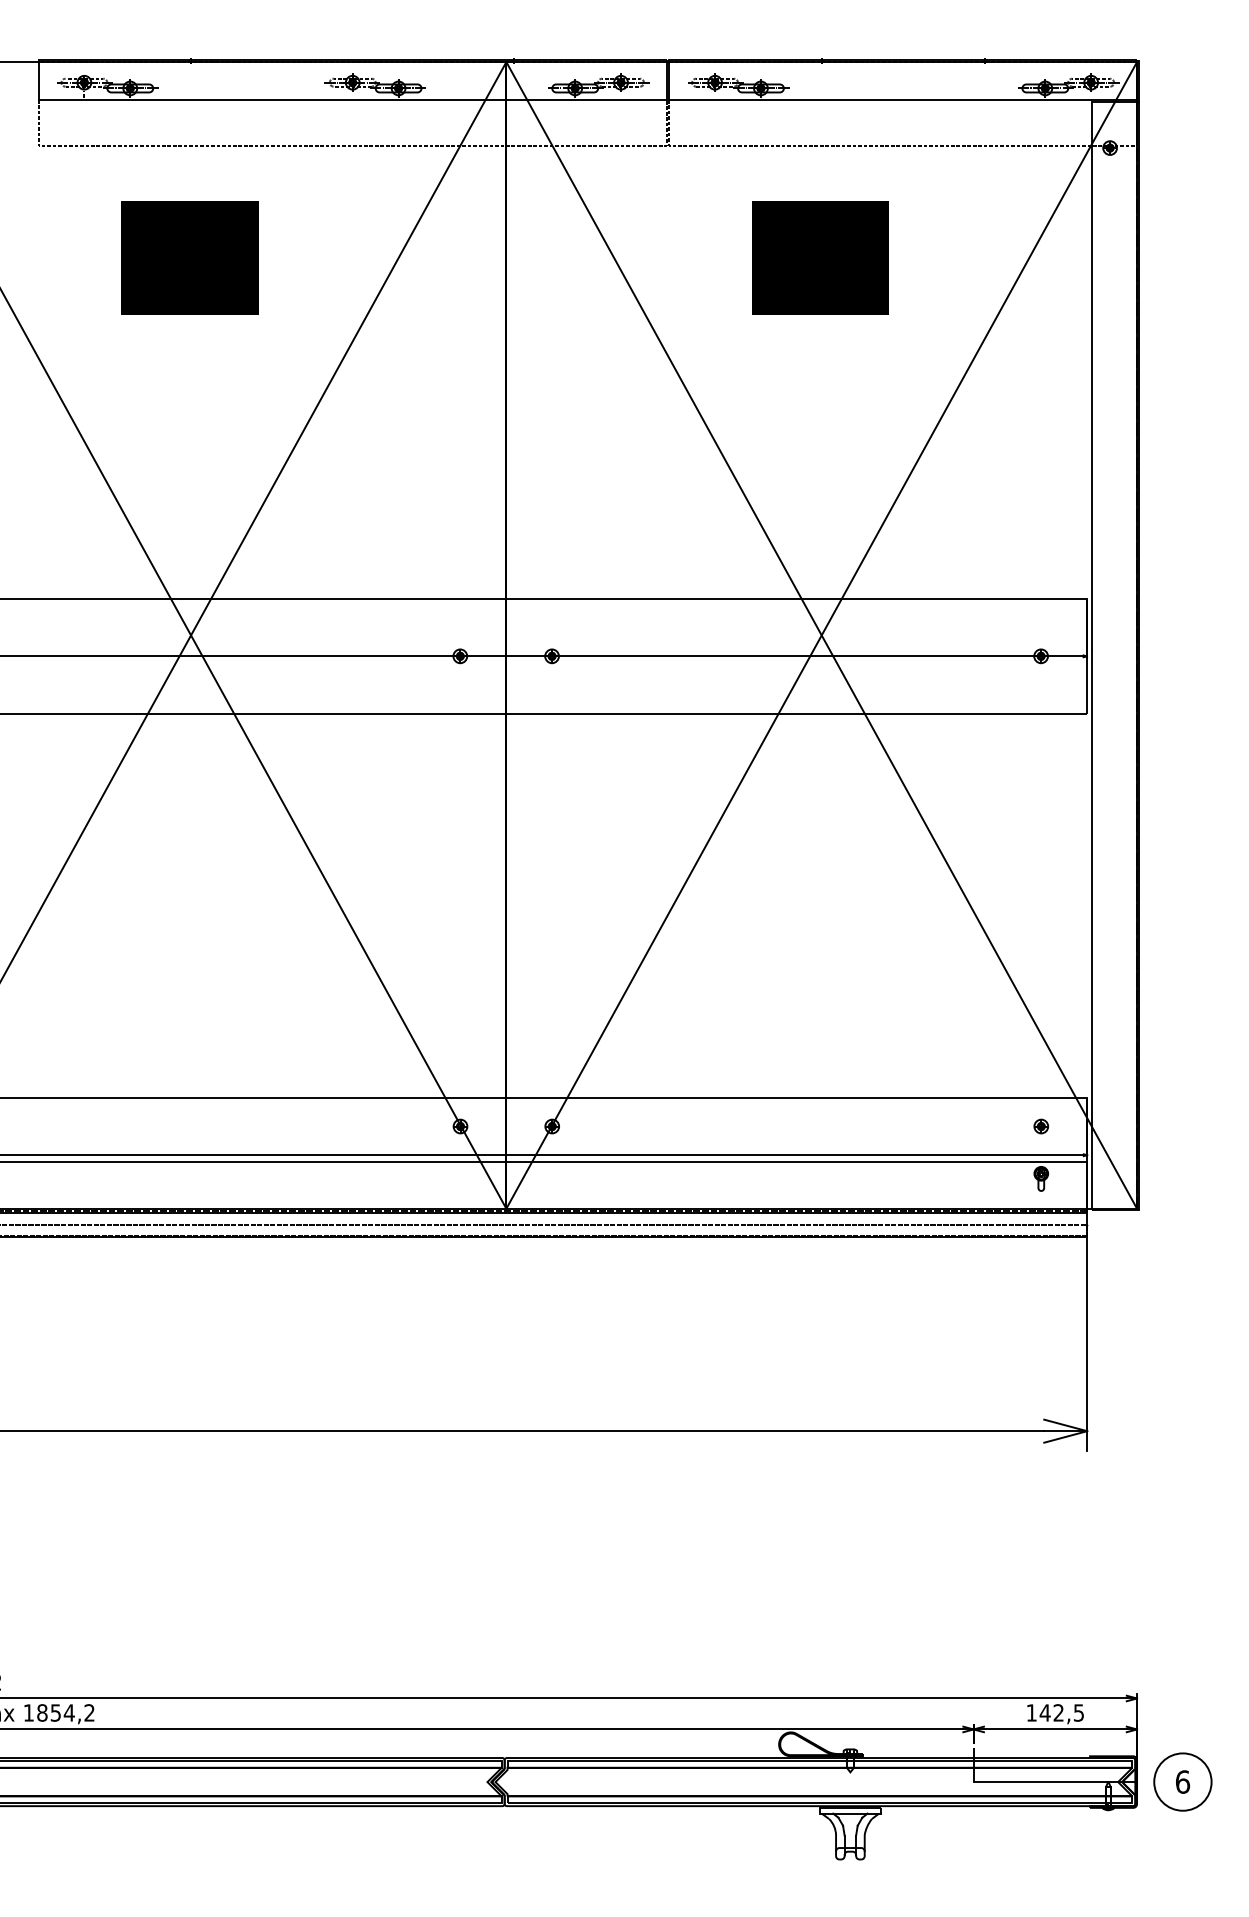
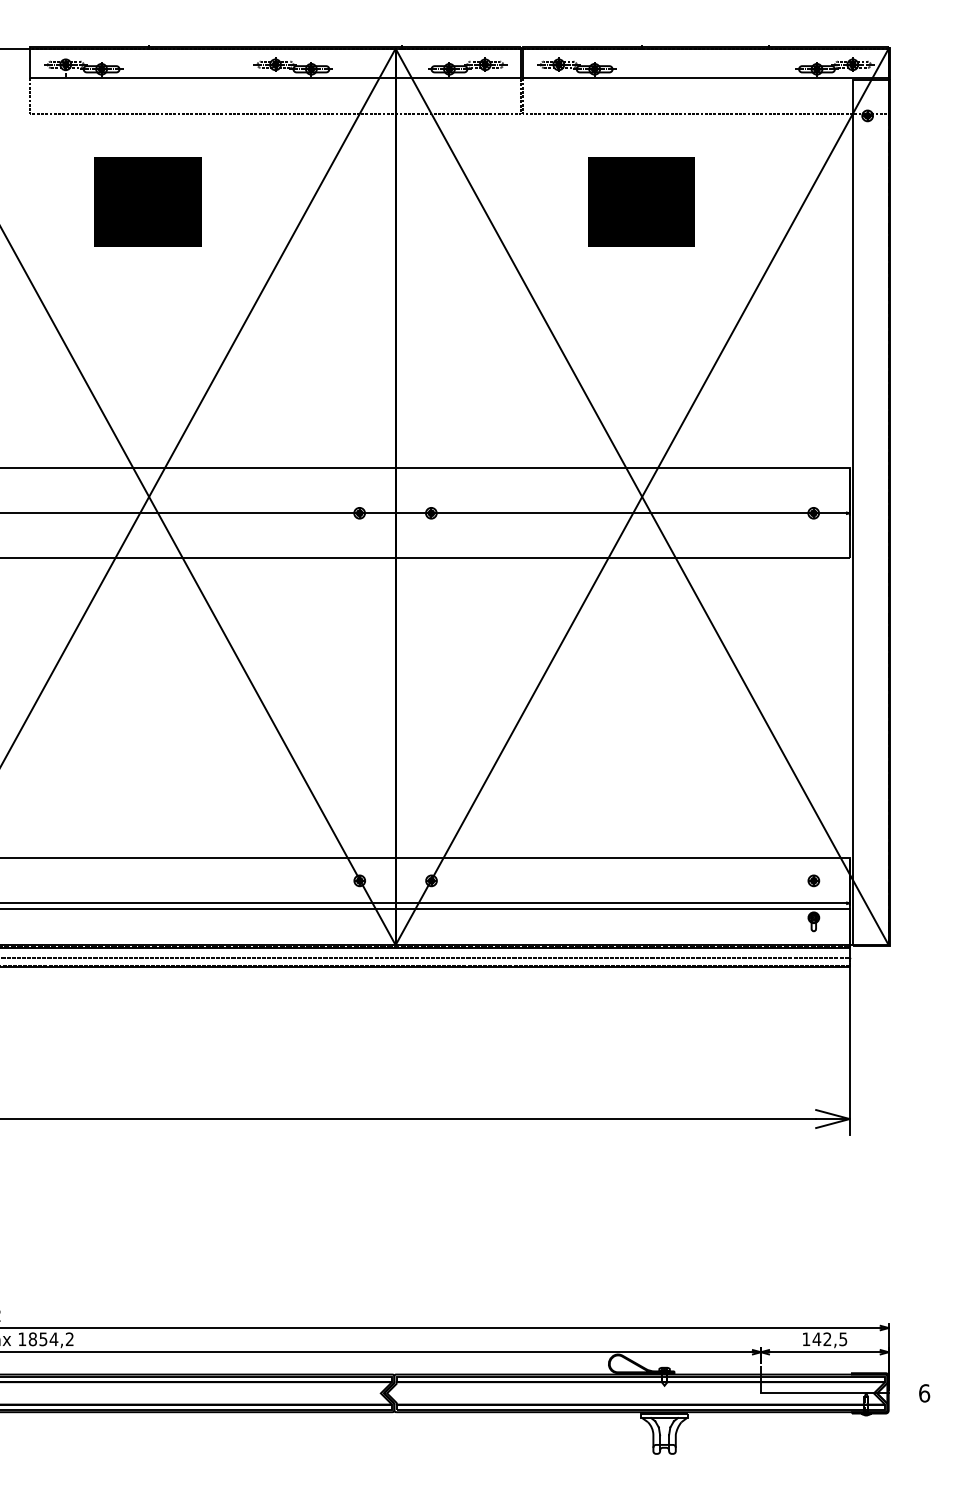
circle: (1182, 1781) -> (924, 1392), removed

